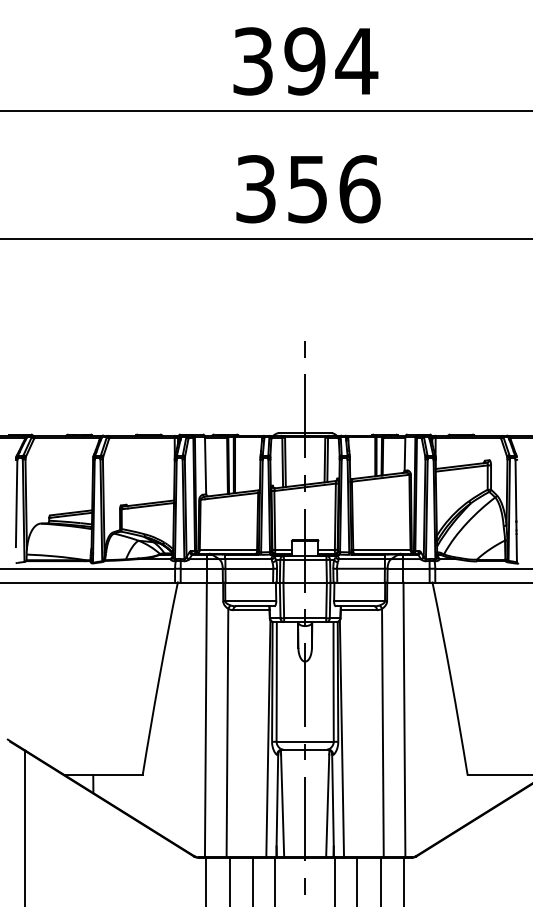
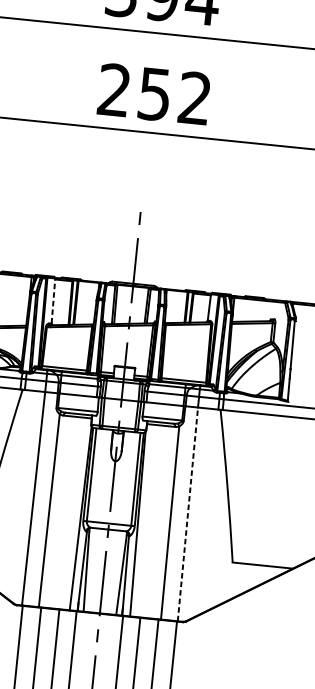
text: (308, 189) -> (155, 94), 356 -> 252
line: (205, 465) -> (53, 300), solid -> dashed
line: (404, 719) -> (187, 514), solid -> dashed

